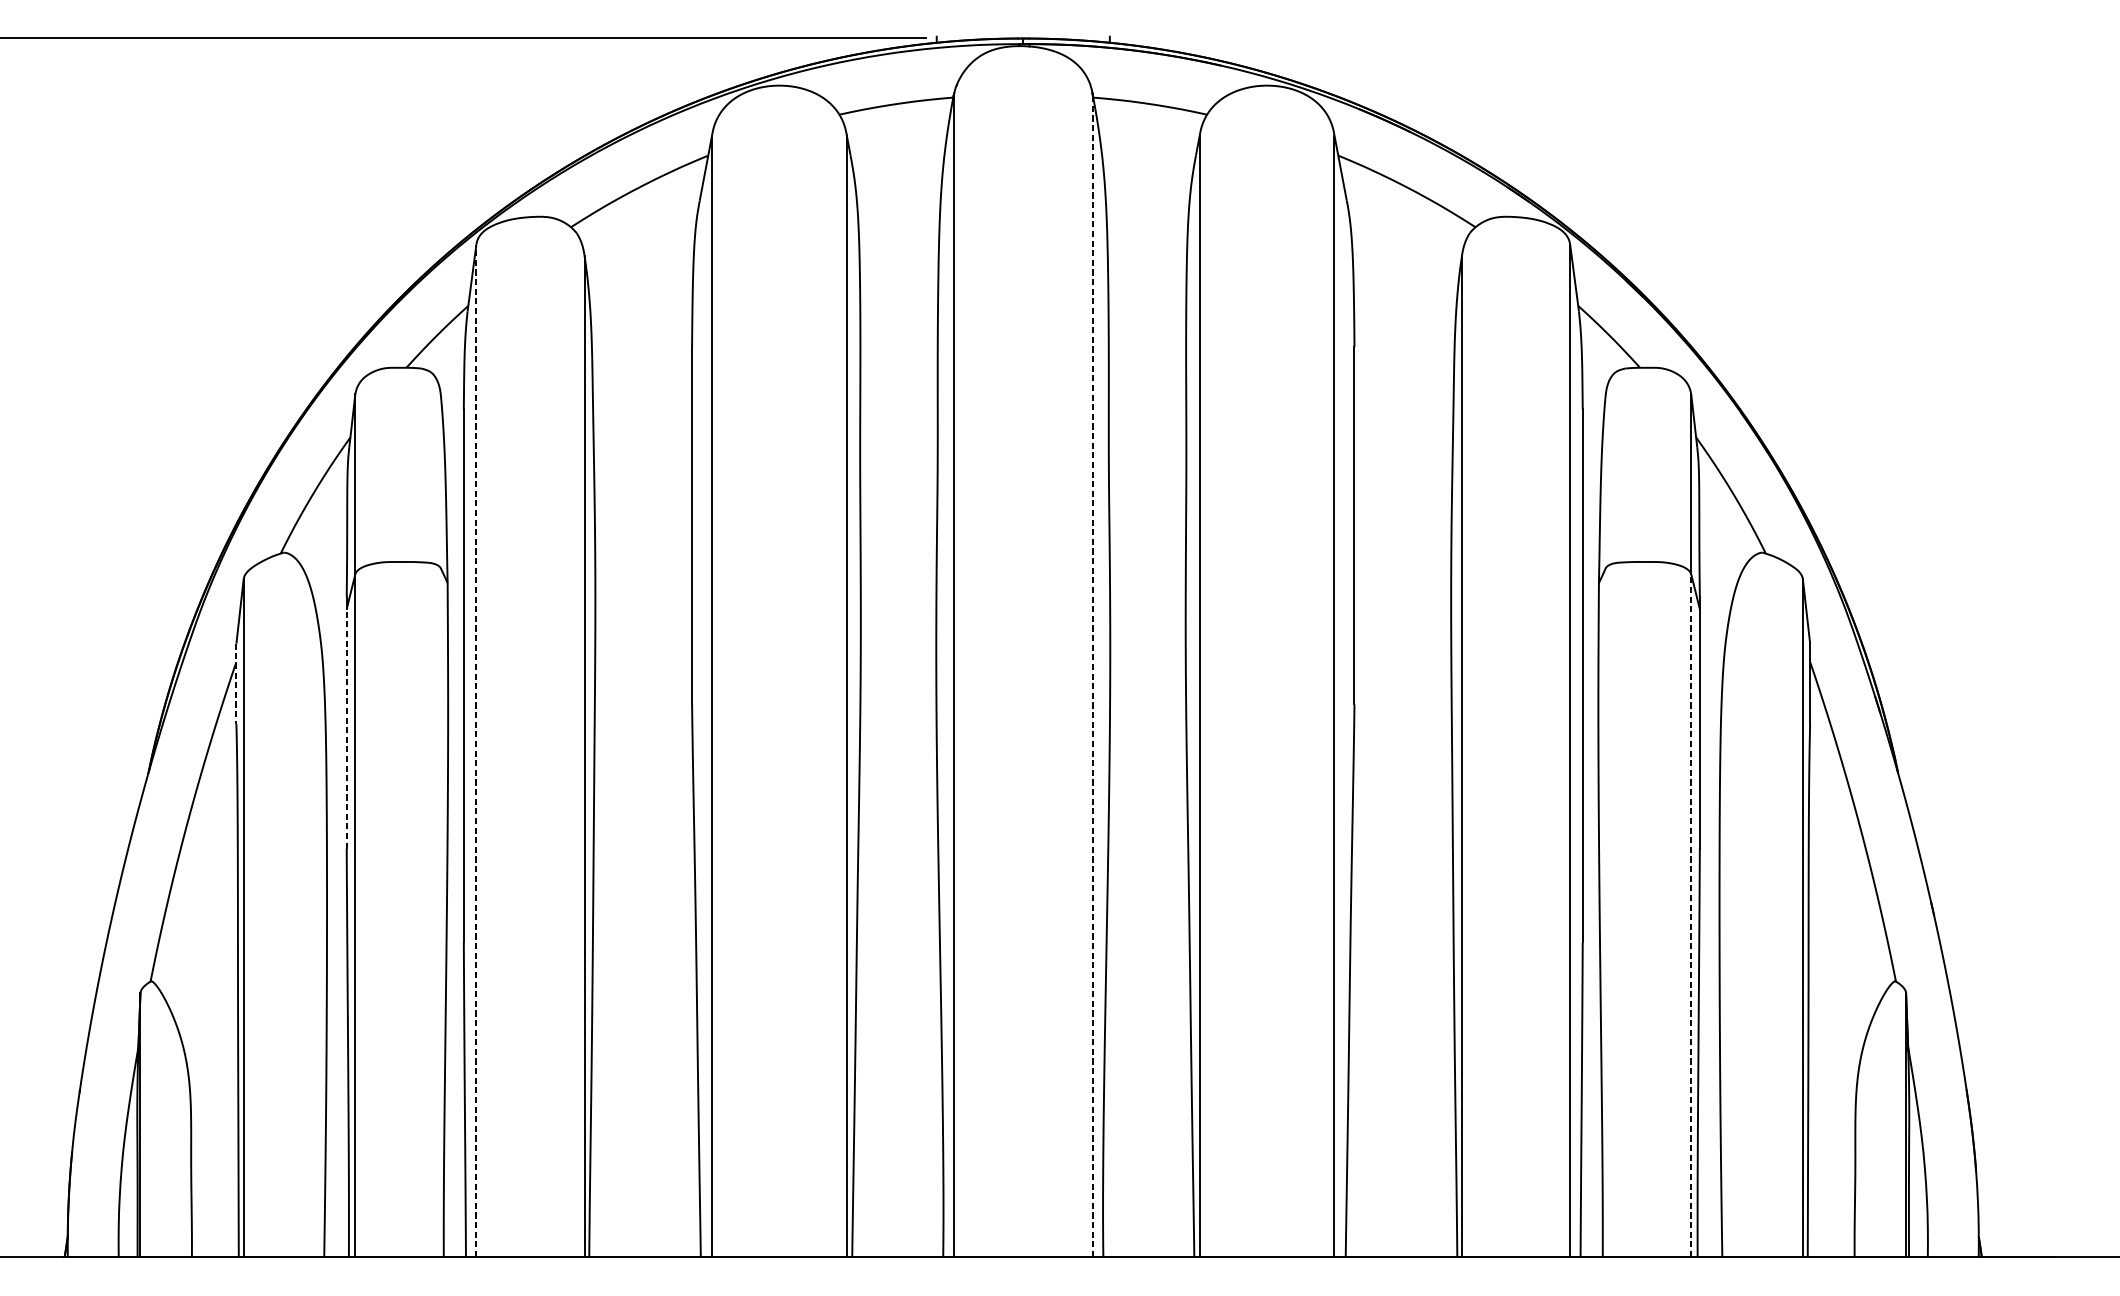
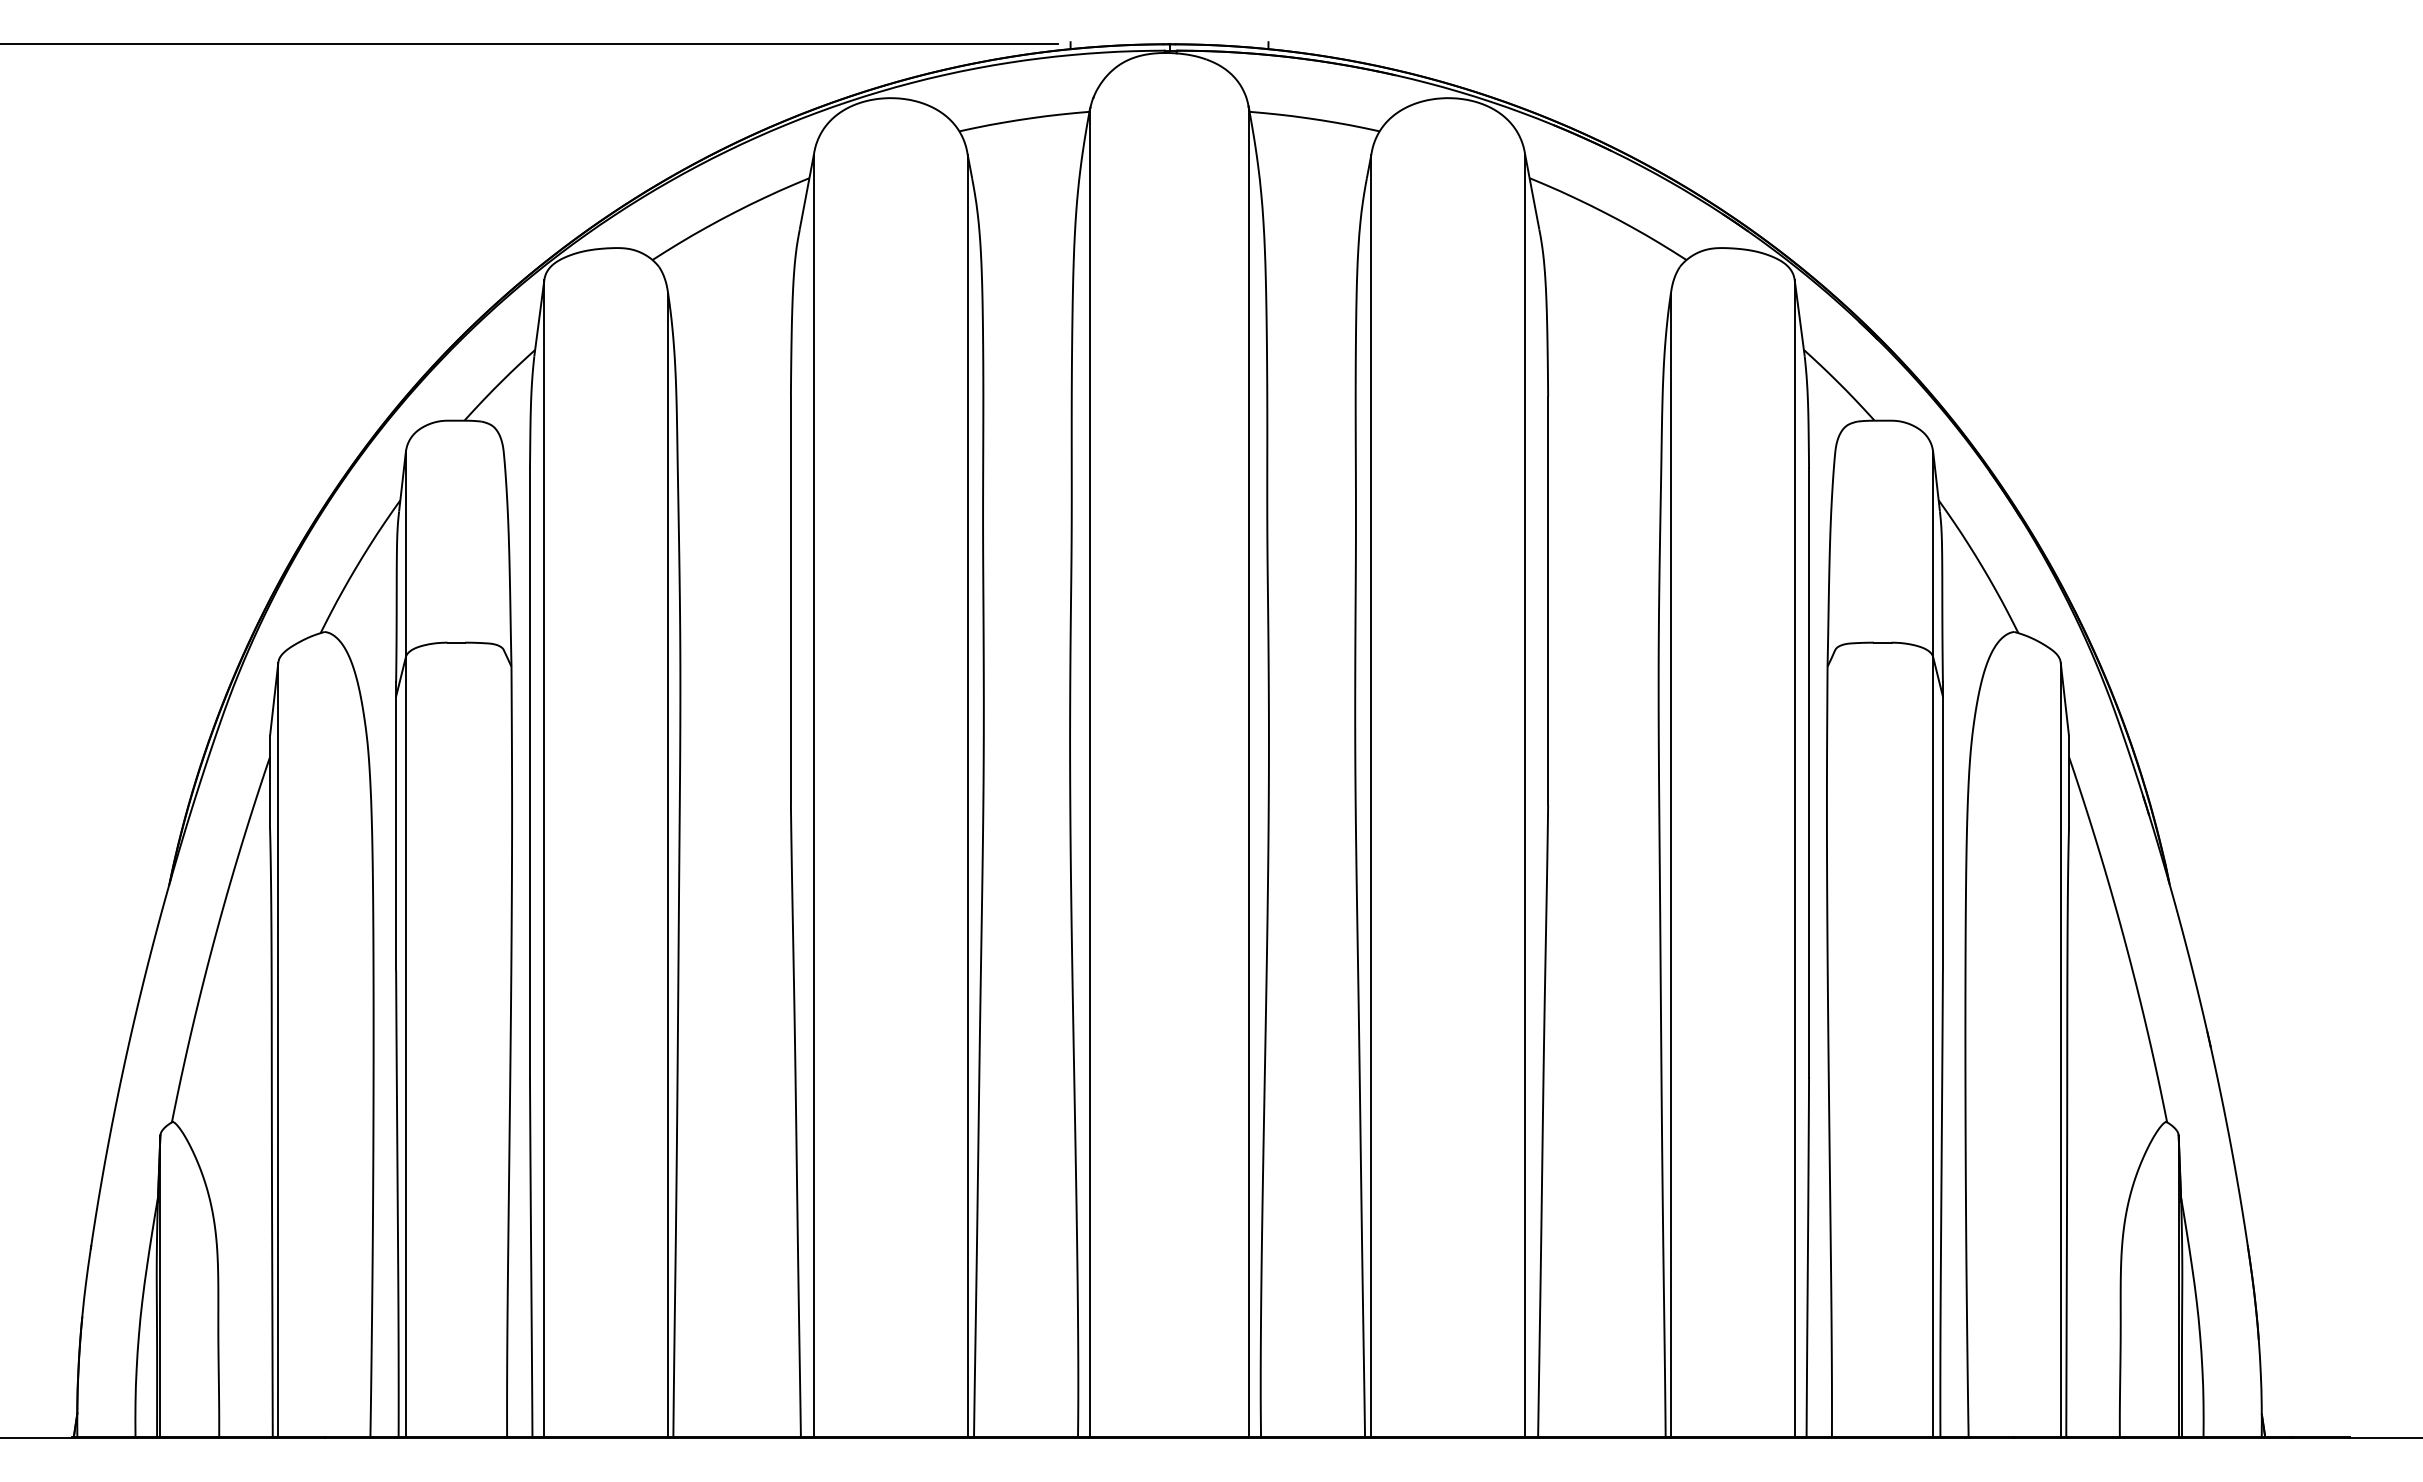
line: (1093, 676) -> (1249, 773), dashed -> solid
line: (236, 684) -> (270, 782), dashed -> solid
line: (347, 728) -> (396, 833), dashed -> solid
line: (476, 750) -> (544, 858), dashed -> solid
line: (1690, 915) -> (1932, 1046), dashed -> solid

